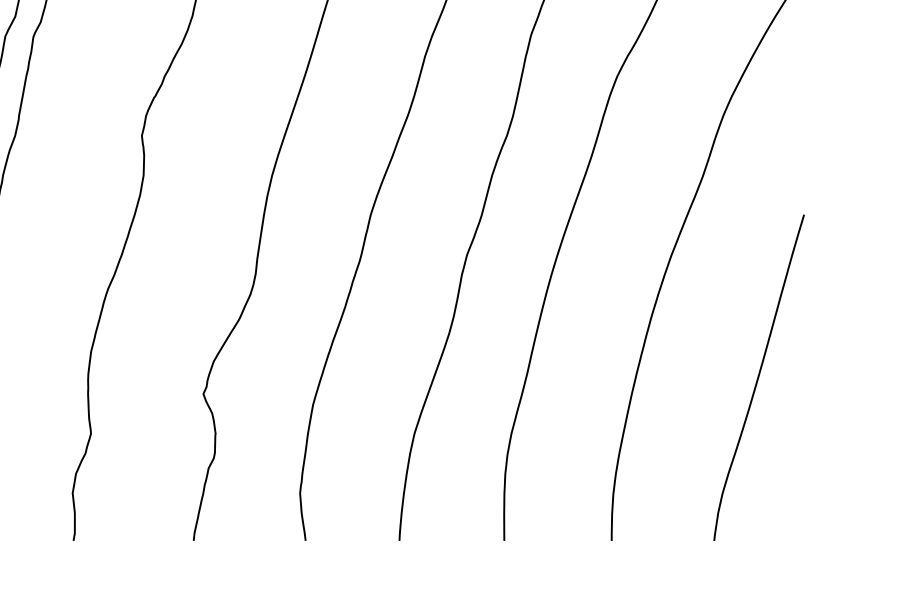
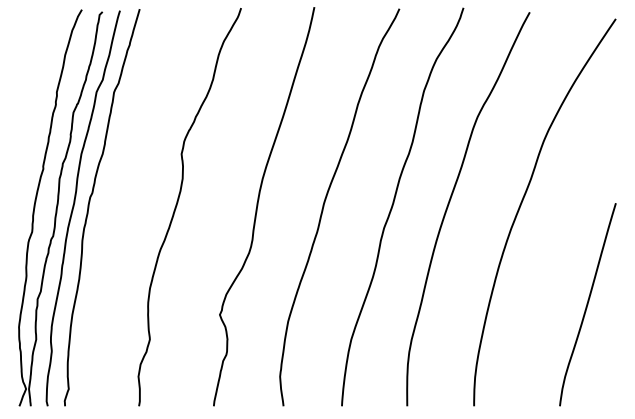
curve: (758, 377) -> (587, 304), moved

